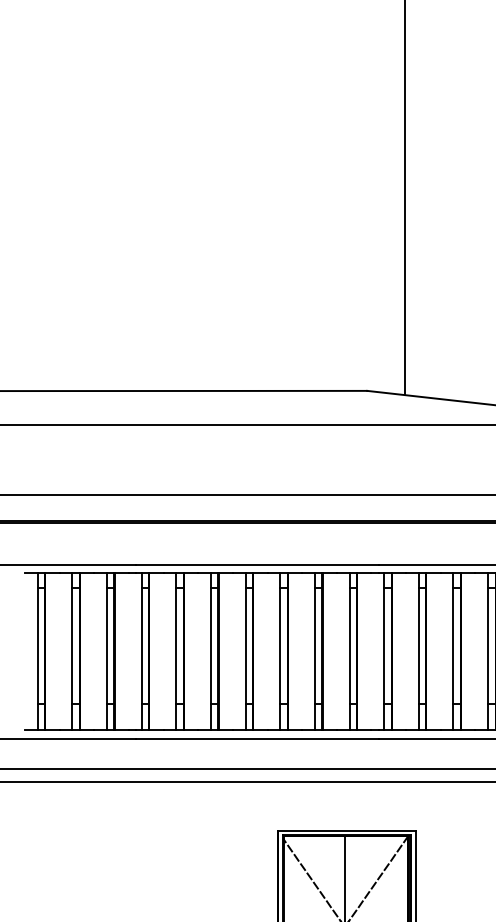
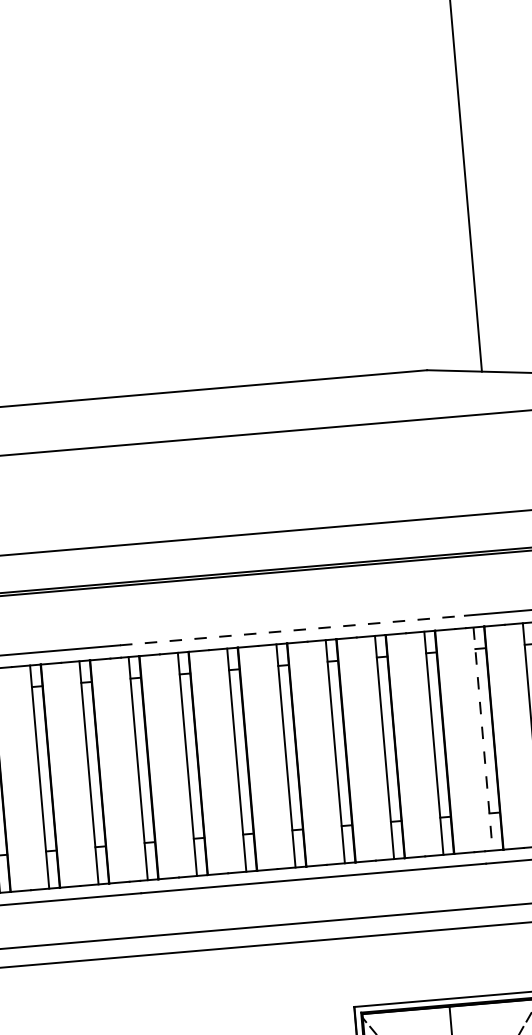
line: (258, 564) -> (293, 630), solid -> dashed
line: (384, 652) -> (483, 740), solid -> dashed

